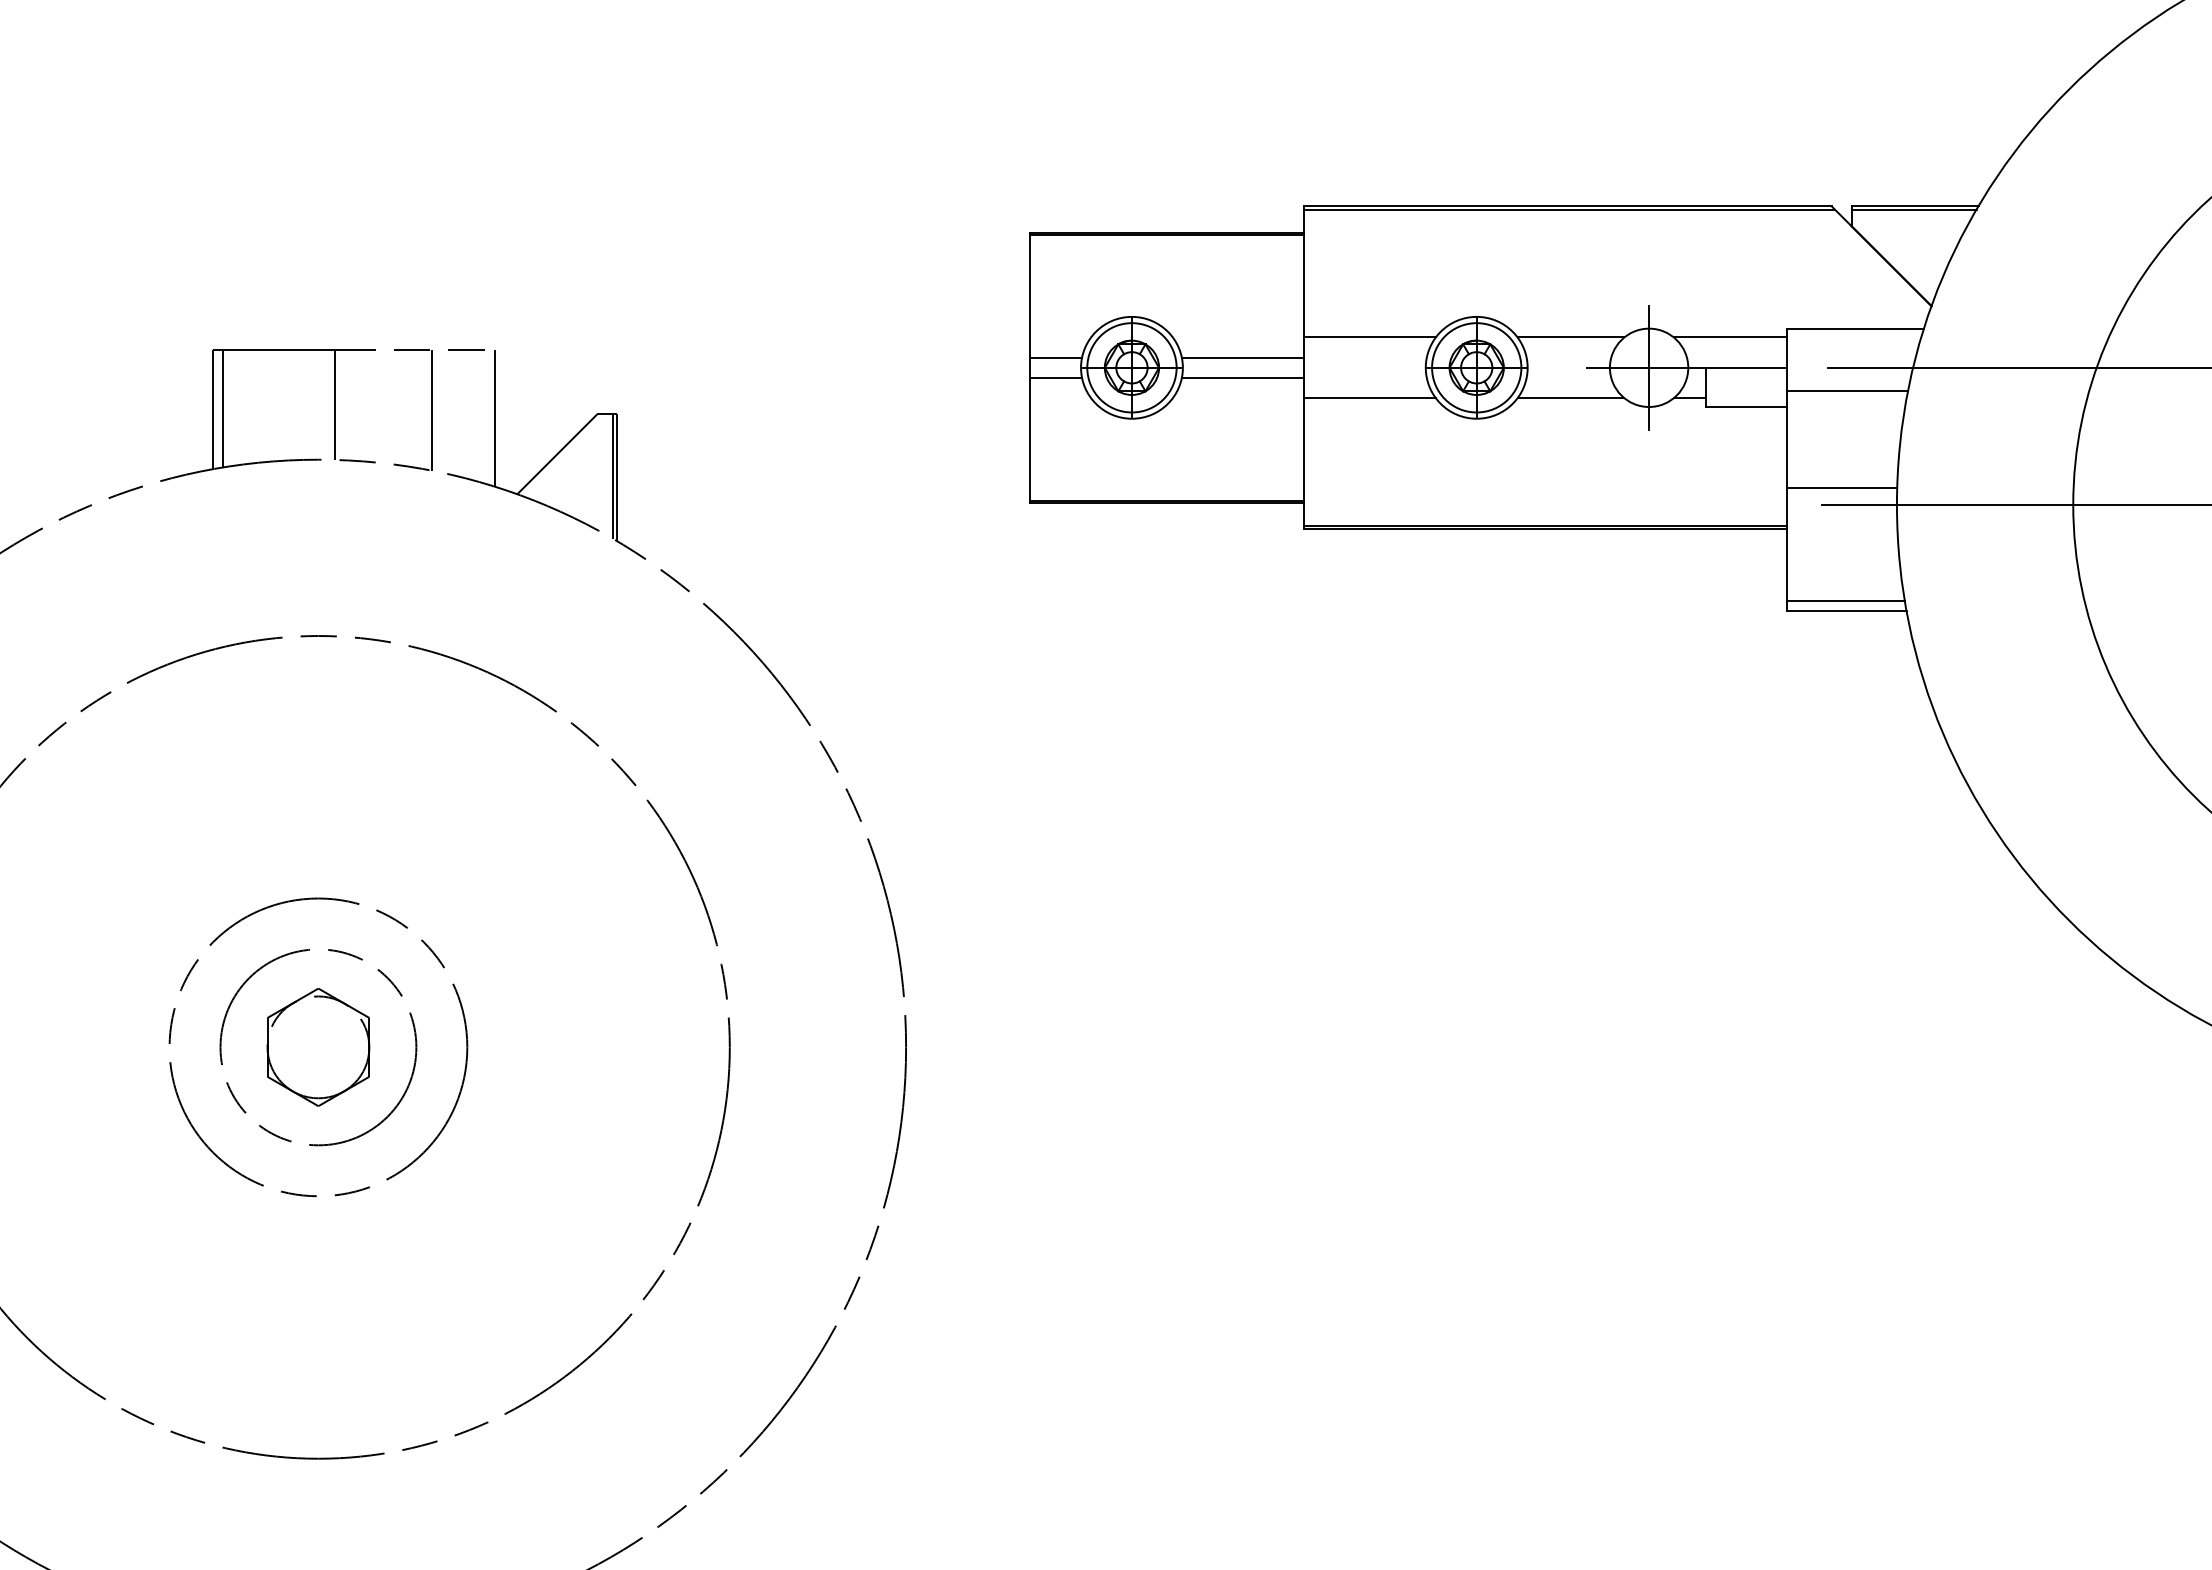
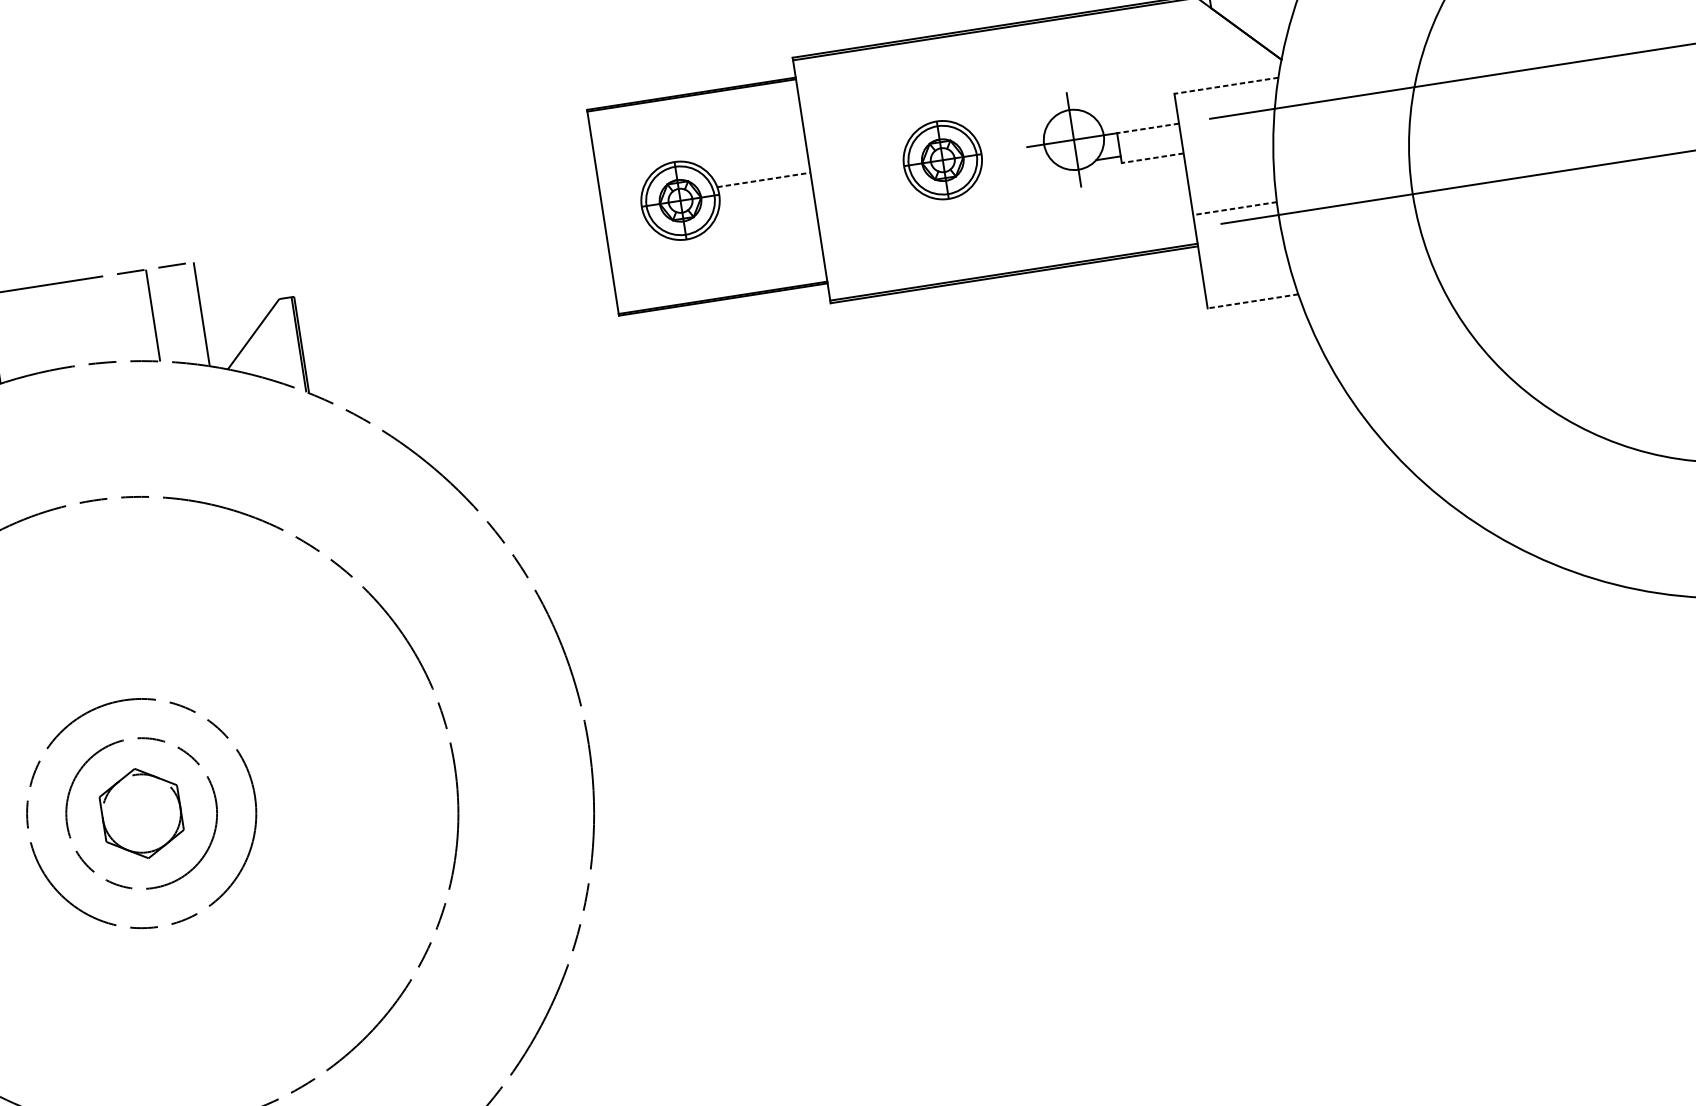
line: (1855, 328) -> (1226, 85), solid -> dashed
line: (1369, 337) -> (857, 149), removed
line: (1570, 337) -> (1010, 126), removed
line: (1730, 337) -> (1132, 107), removed
line: (1056, 357) -> (621, 201), removed
line: (1243, 357) -> (764, 179), solid -> dashed
line: (1746, 367) -> (1148, 128), solid -> dashed
line: (1056, 378) -> (624, 217), removed
line: (1242, 378) -> (765, 195), removed
line: (1847, 391) -> (1227, 134), removed
line: (1369, 398) -> (864, 196), removed
line: (1570, 398) -> (1017, 172), removed
line: (335, 405) -> (79, 323), removed
line: (1746, 407) -> (1152, 158), solid -> dashed
line: (1841, 488) -> (1234, 209), solid -> dashed
line: (1845, 600) -> (1250, 293), removed
line: (1846, 610) -> (1252, 301), solid -> dashed

